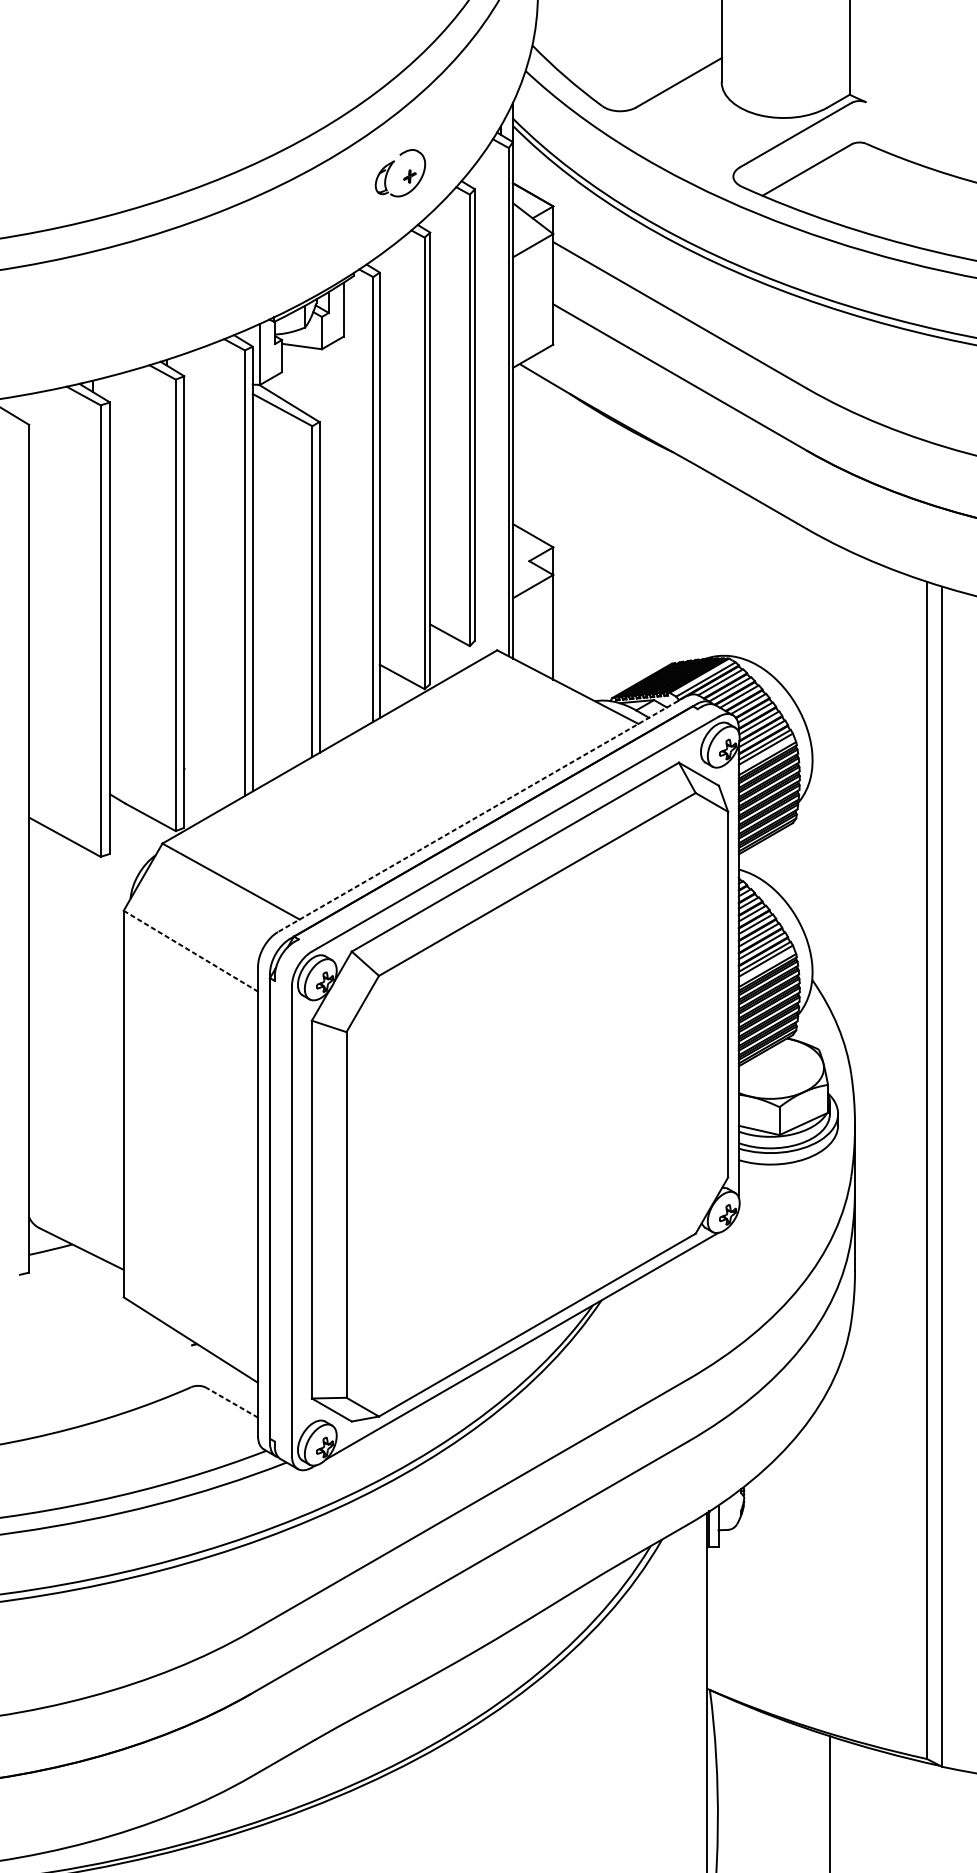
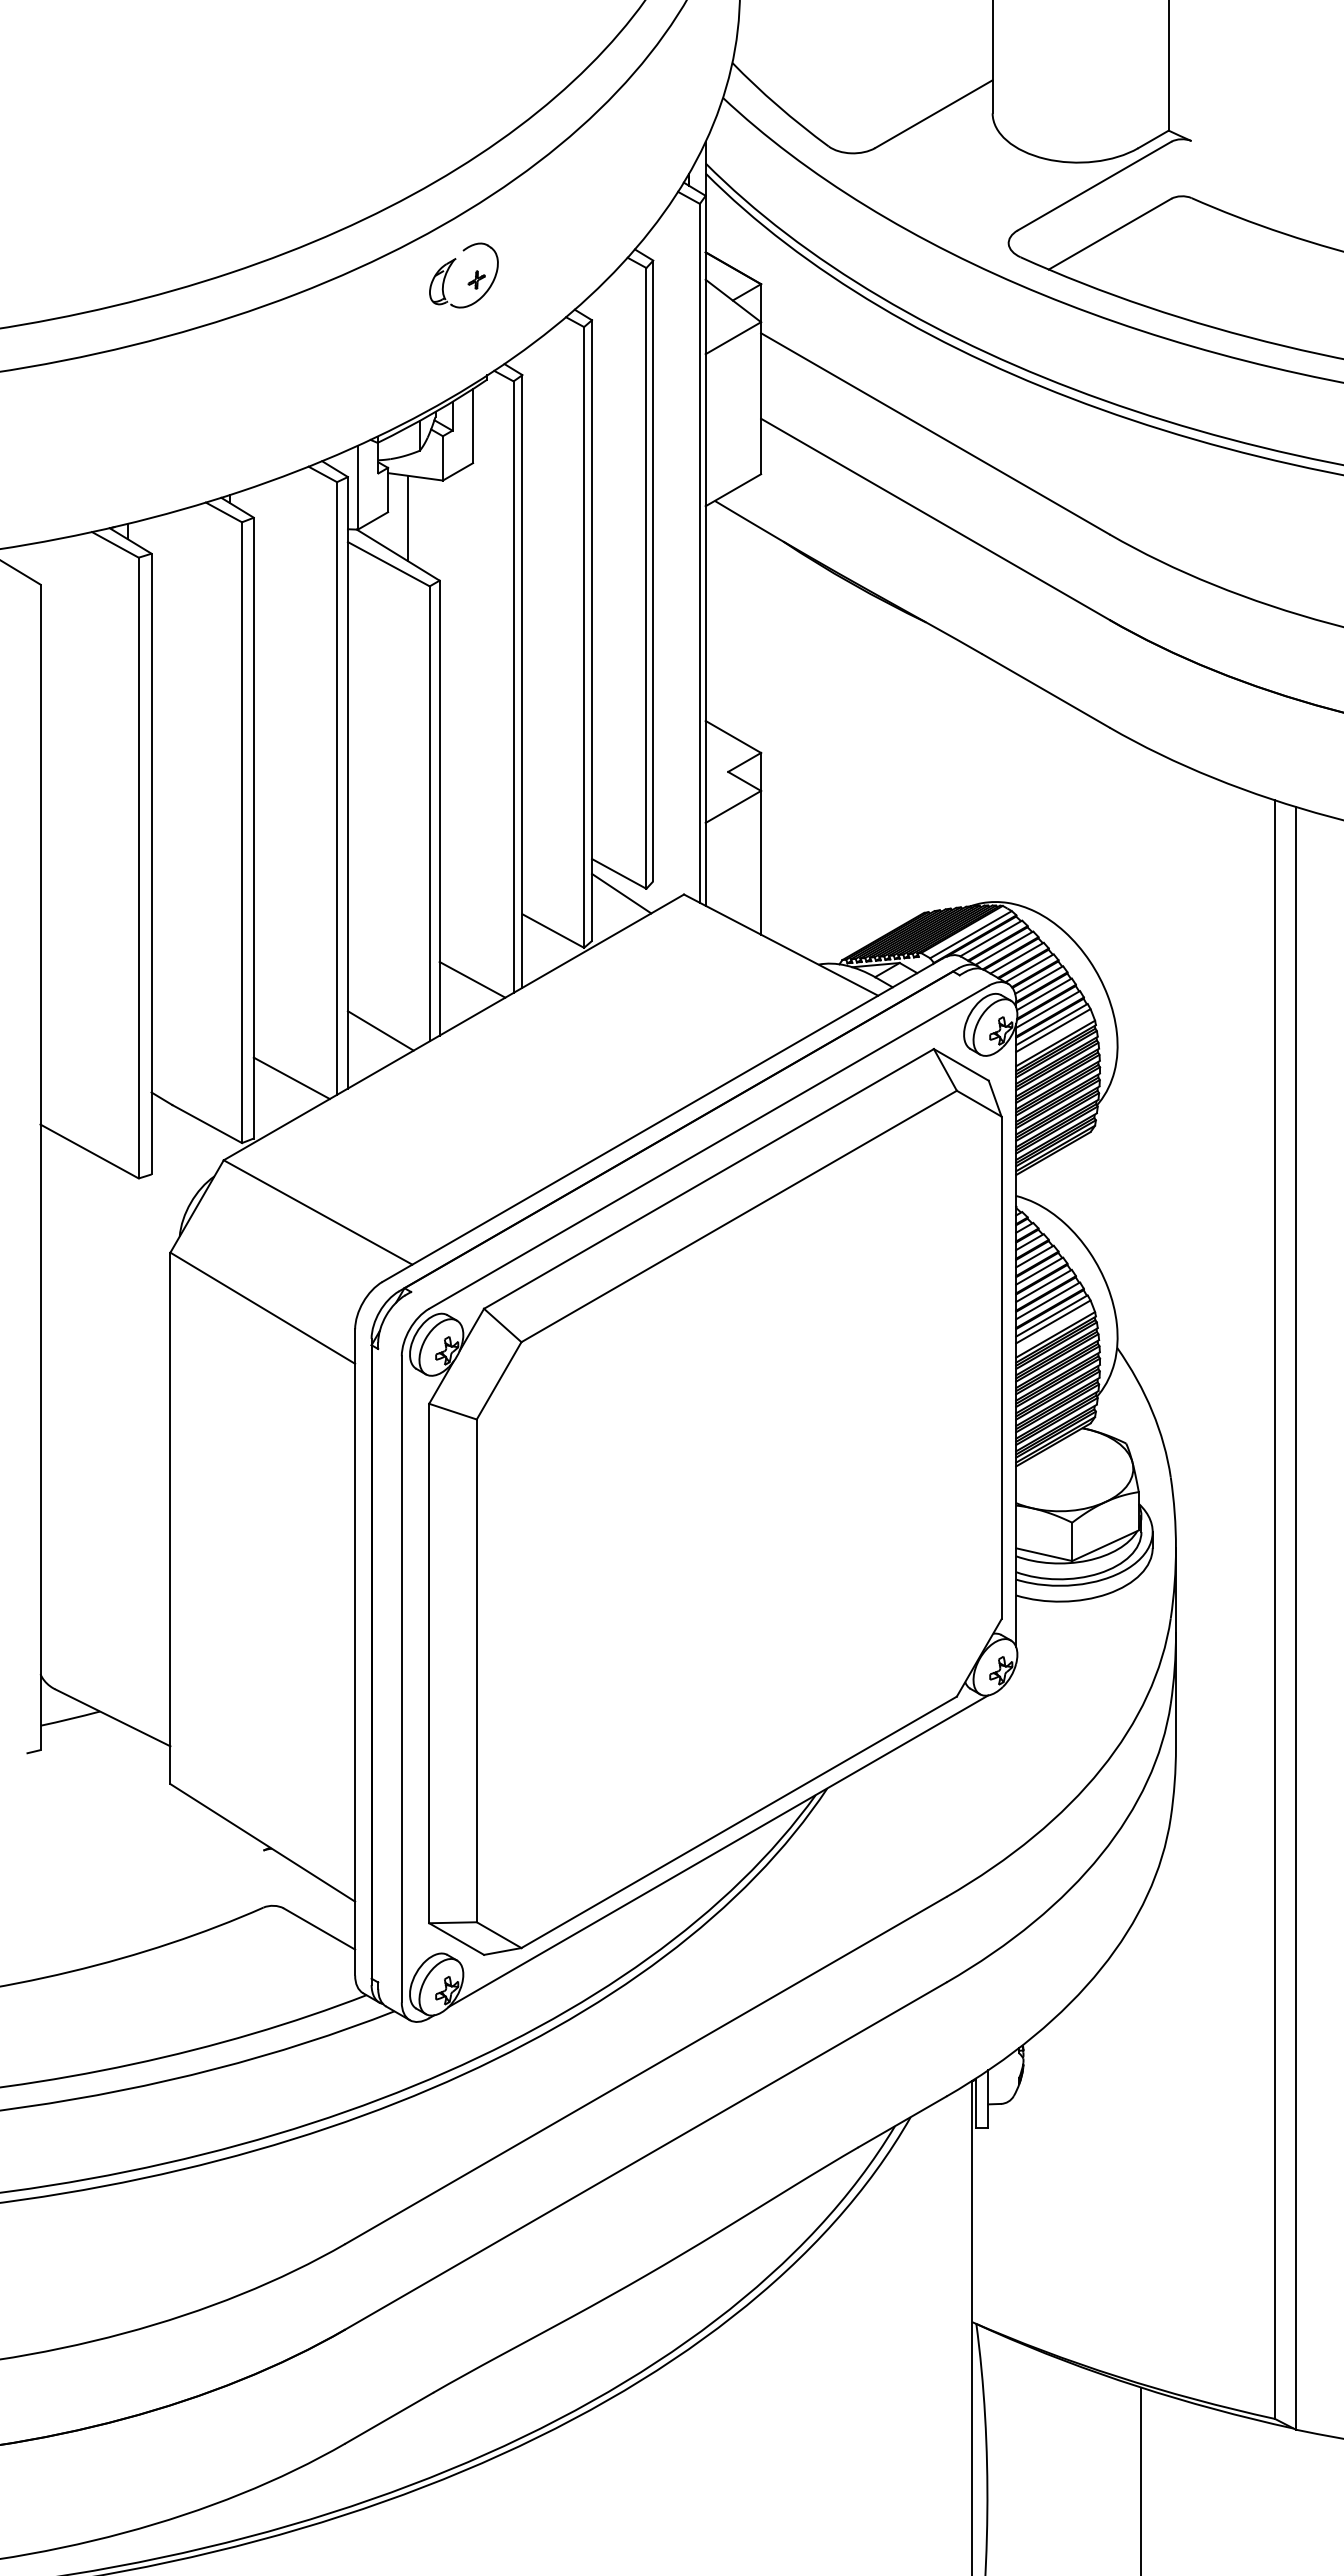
part: (404, 177) -> (469, 281), moved
line: (296, 376) -> (407, 517), added
line: (451, 649) -> (621, 893), added
line: (343, 712) -> (472, 979), added
line: (276, 749) -> (380, 1030), added
line: (211, 784) -> (291, 1078), added
line: (480, 814) -> (661, 1120), dashed -> solid
line: (190, 951) -> (262, 1308), dashed -> solid
line: (232, 1402) -> (319, 1928), dashed -> solid

